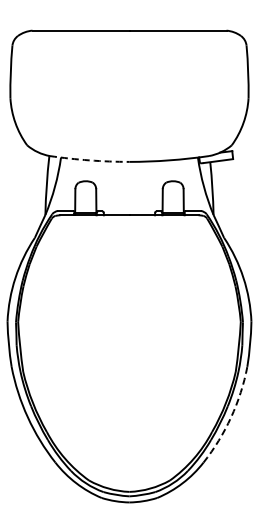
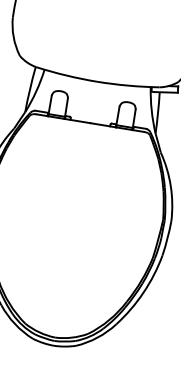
arc: (89, 160) -> (66, 75), dashed -> solid
arc: (231, 417) -> (143, 292), dashed -> solid

